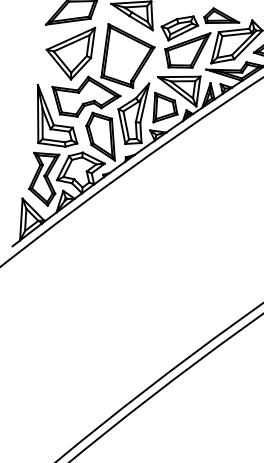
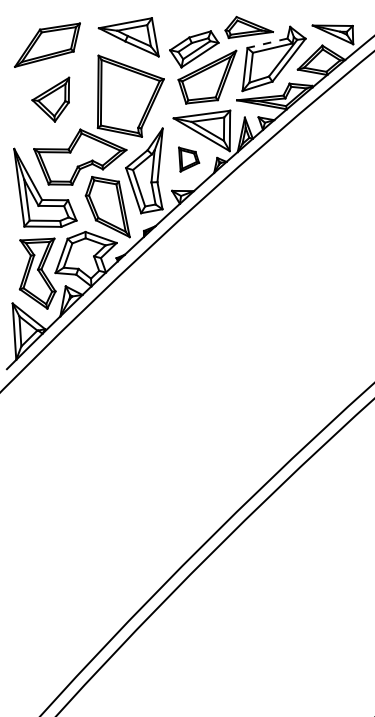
line: (234, 30) -> (267, 43), solid -> dashed
part: (69, 51) -> (50, 99), size x0.6
part: (165, 108) -> (188, 159), size x0.6

